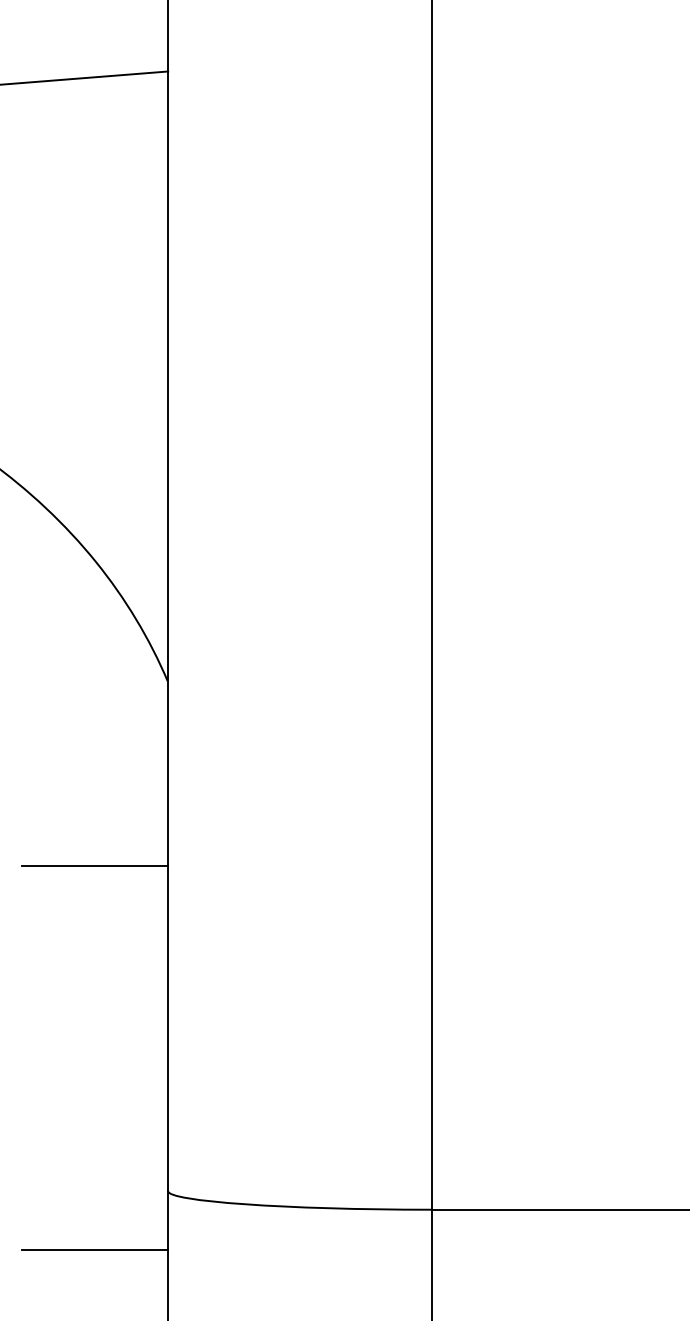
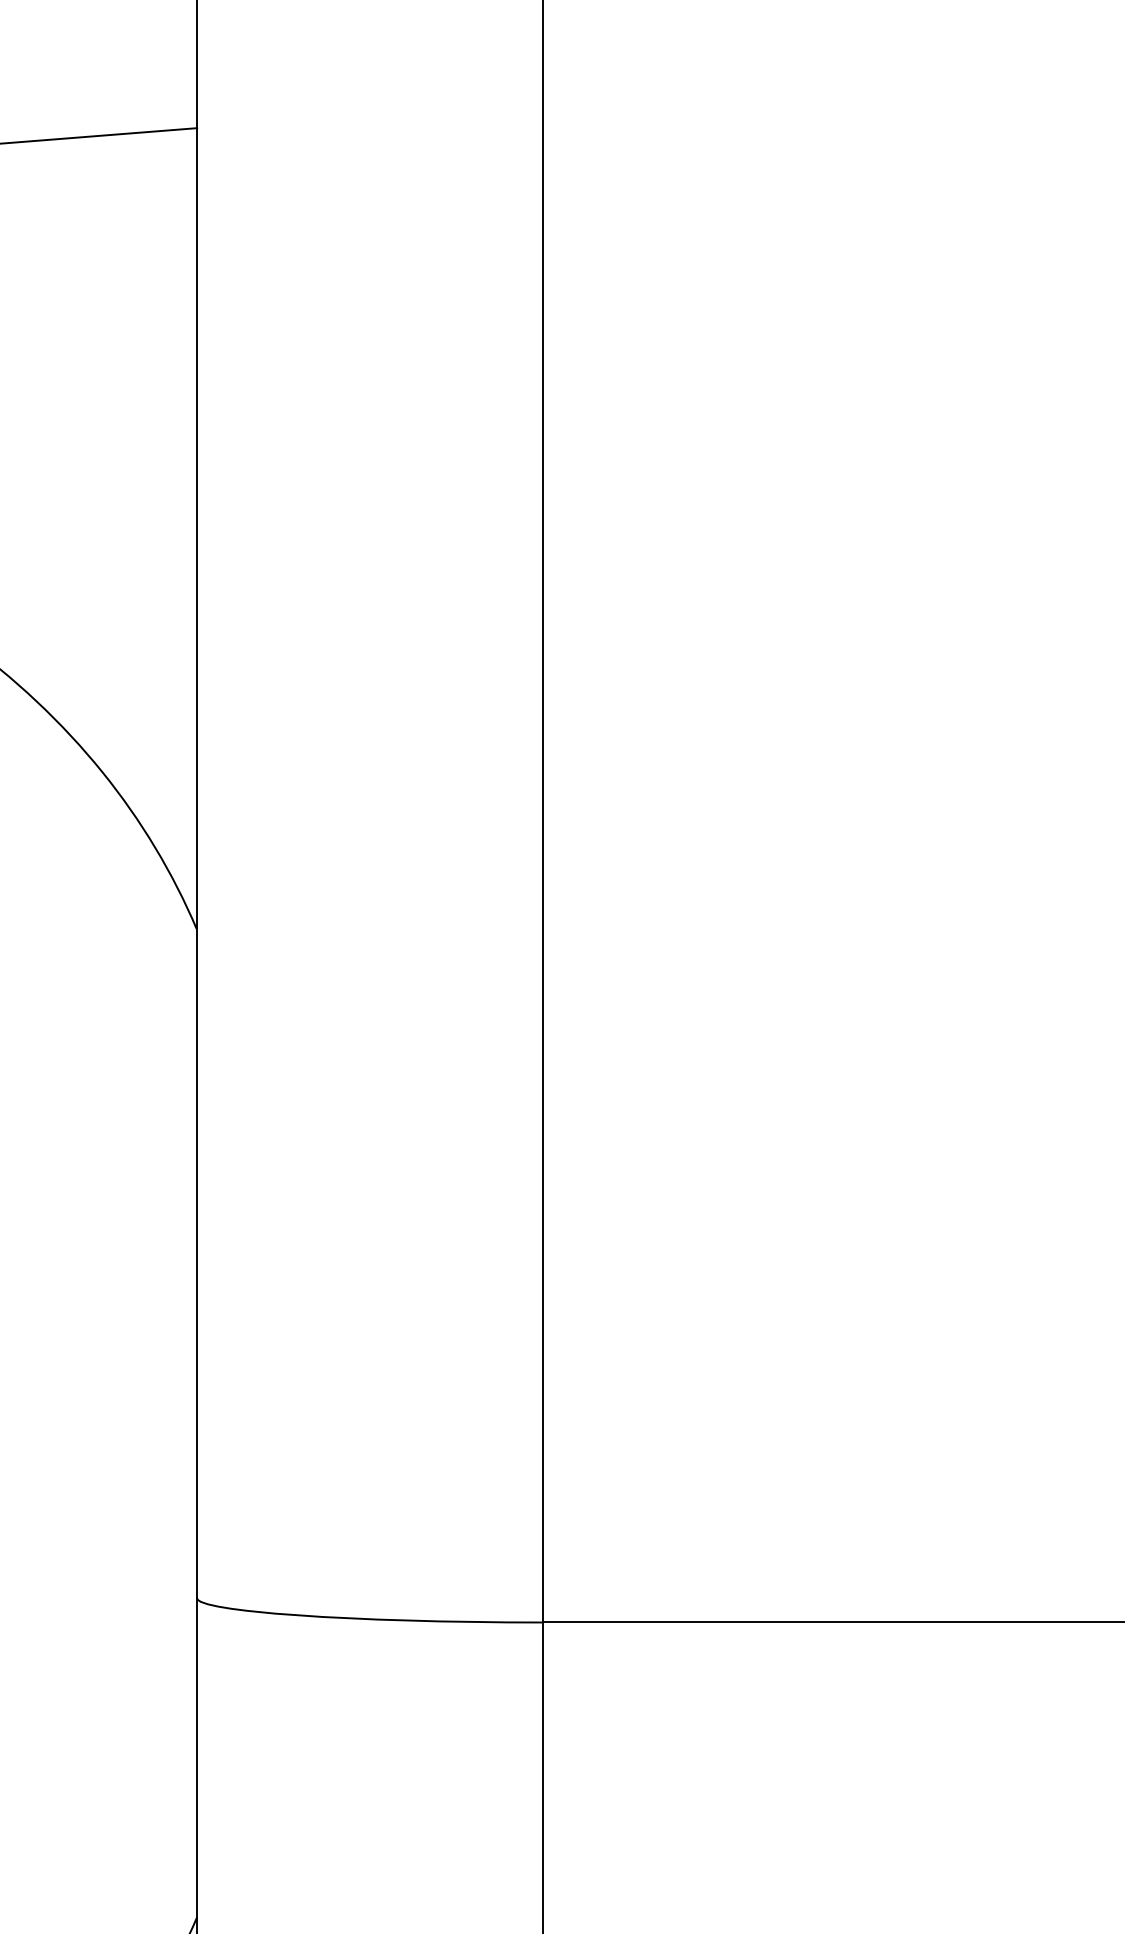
line: (94, 866) -> (100, 1171), removed
line: (94, 1249) -> (100, 1674), removed

